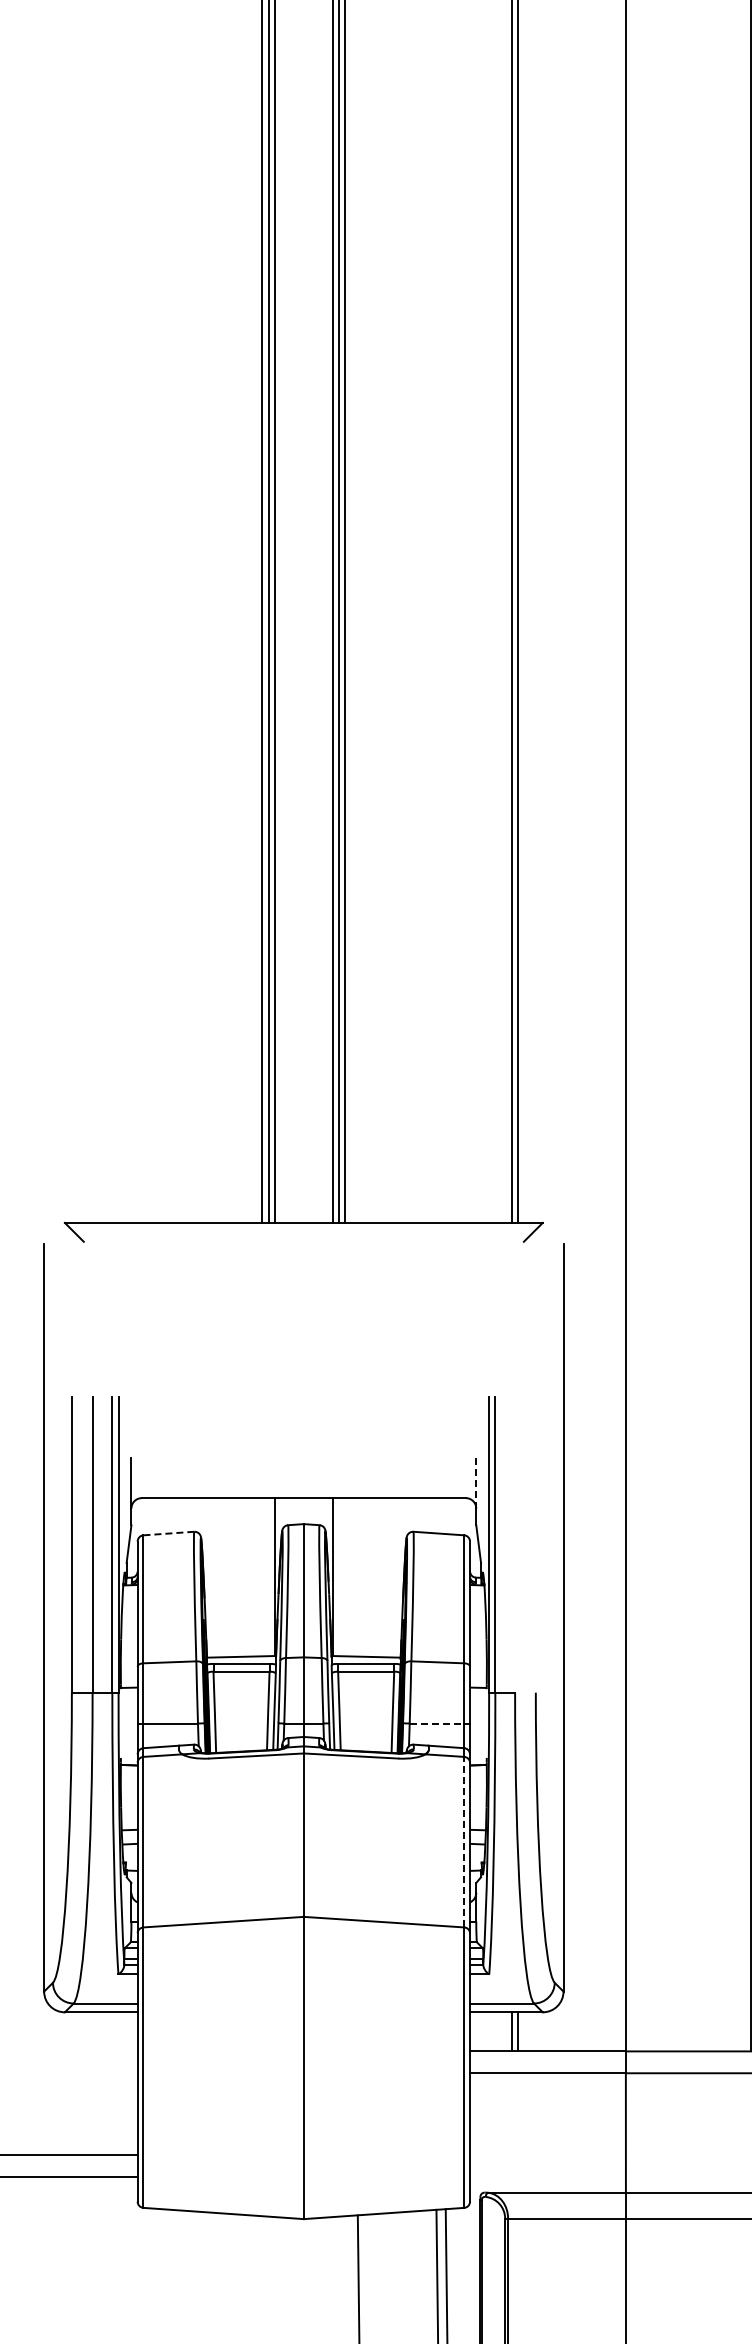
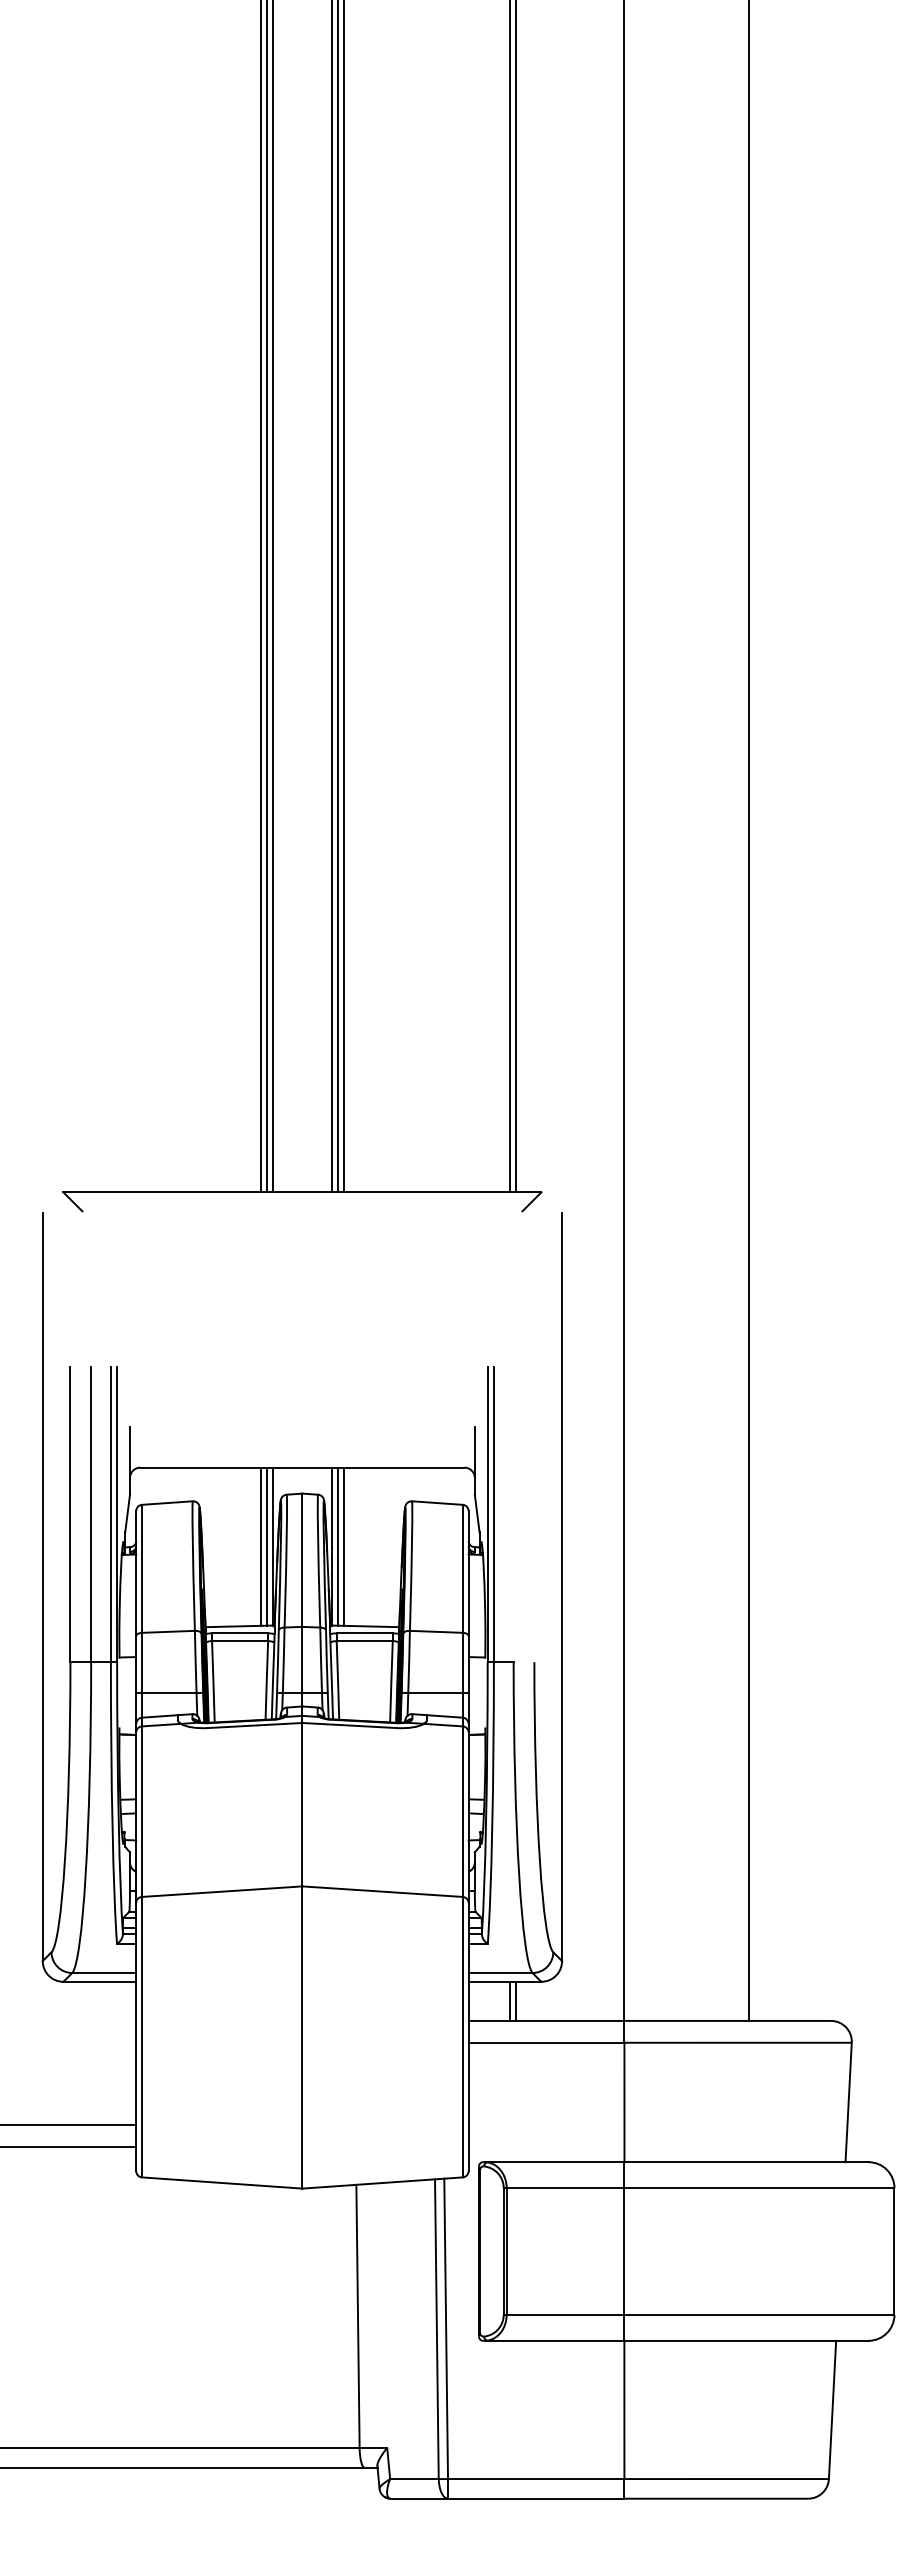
line: (475, 1482) -> (474, 1452), dashed -> solid
line: (168, 1533) -> (167, 1503), dashed -> solid
line: (261, 1576) -> (260, 1546), added
line: (268, 1576) -> (267, 1546), added
line: (338, 1576) -> (337, 1546), added
line: (344, 1576) -> (343, 1546), added
line: (437, 1723) -> (436, 1693), dashed -> solid
line: (463, 1841) -> (462, 1811), dashed -> solid

